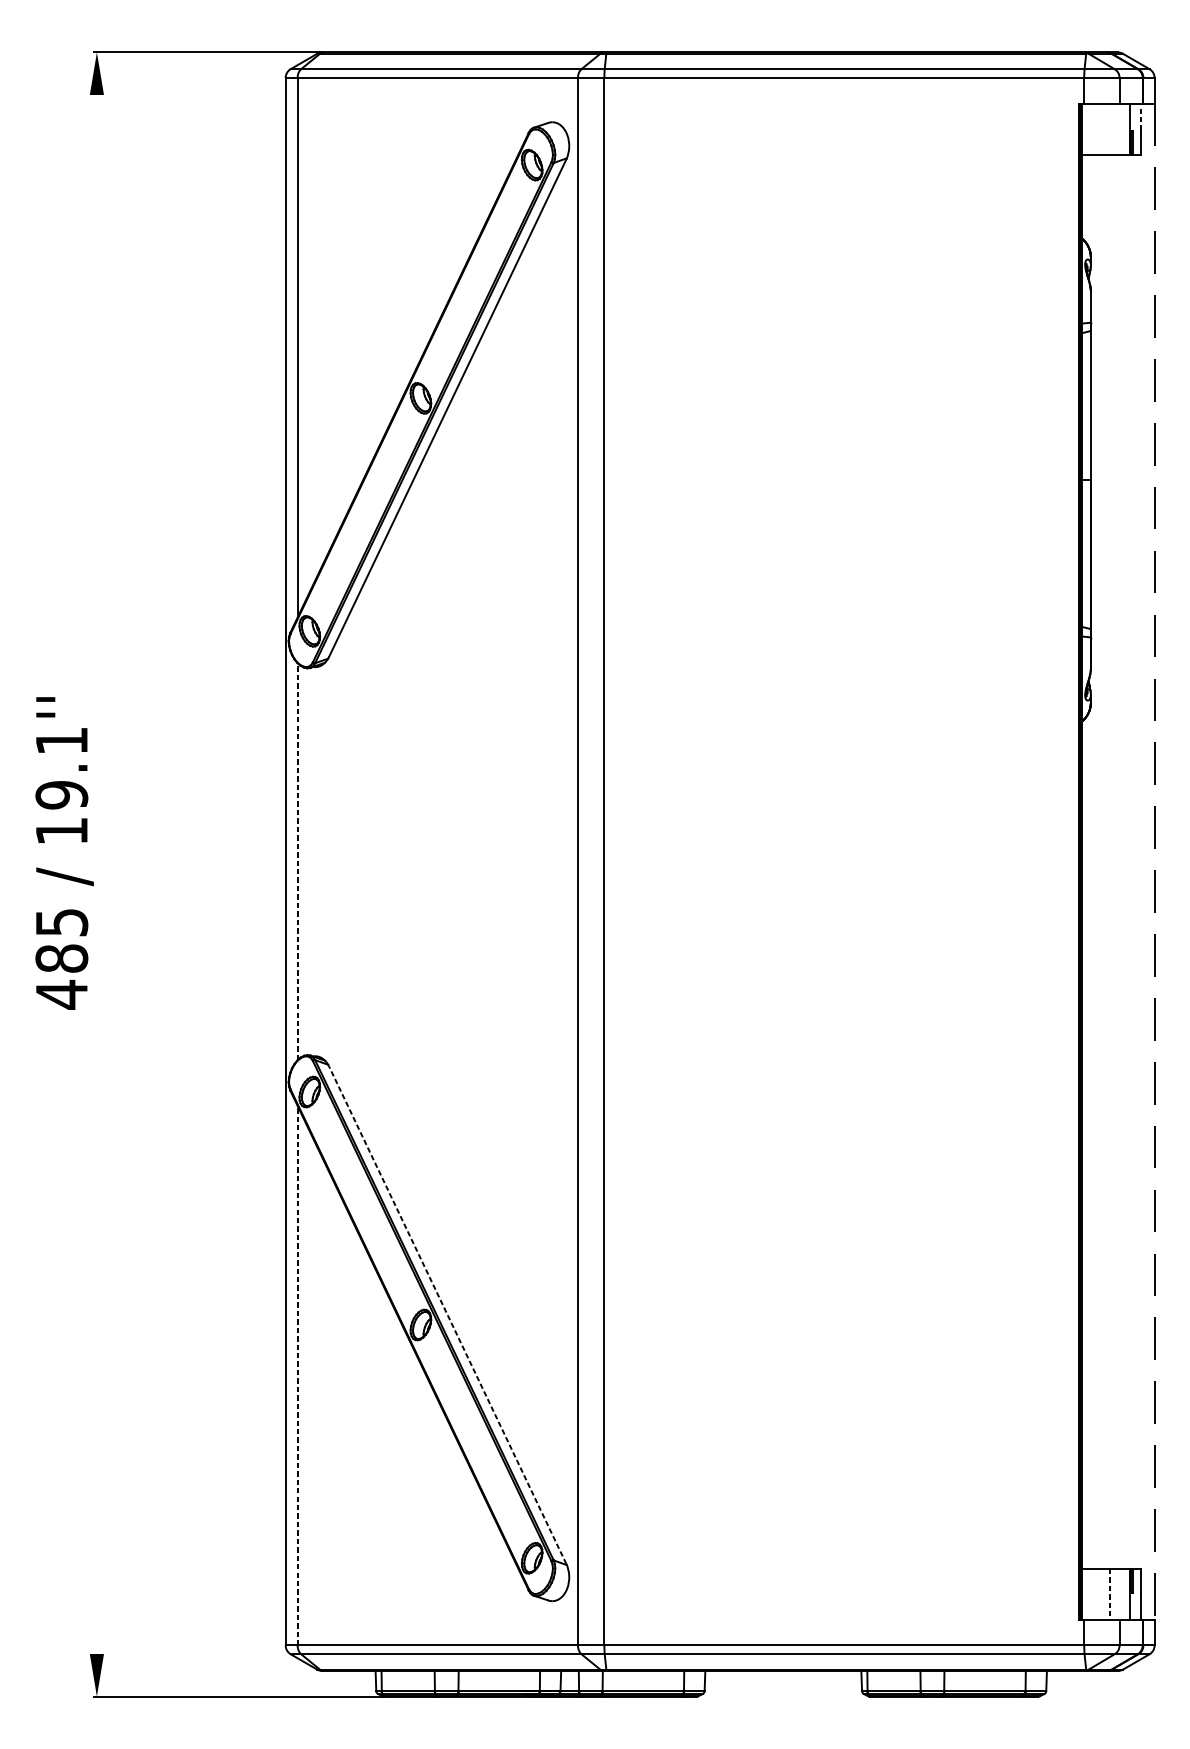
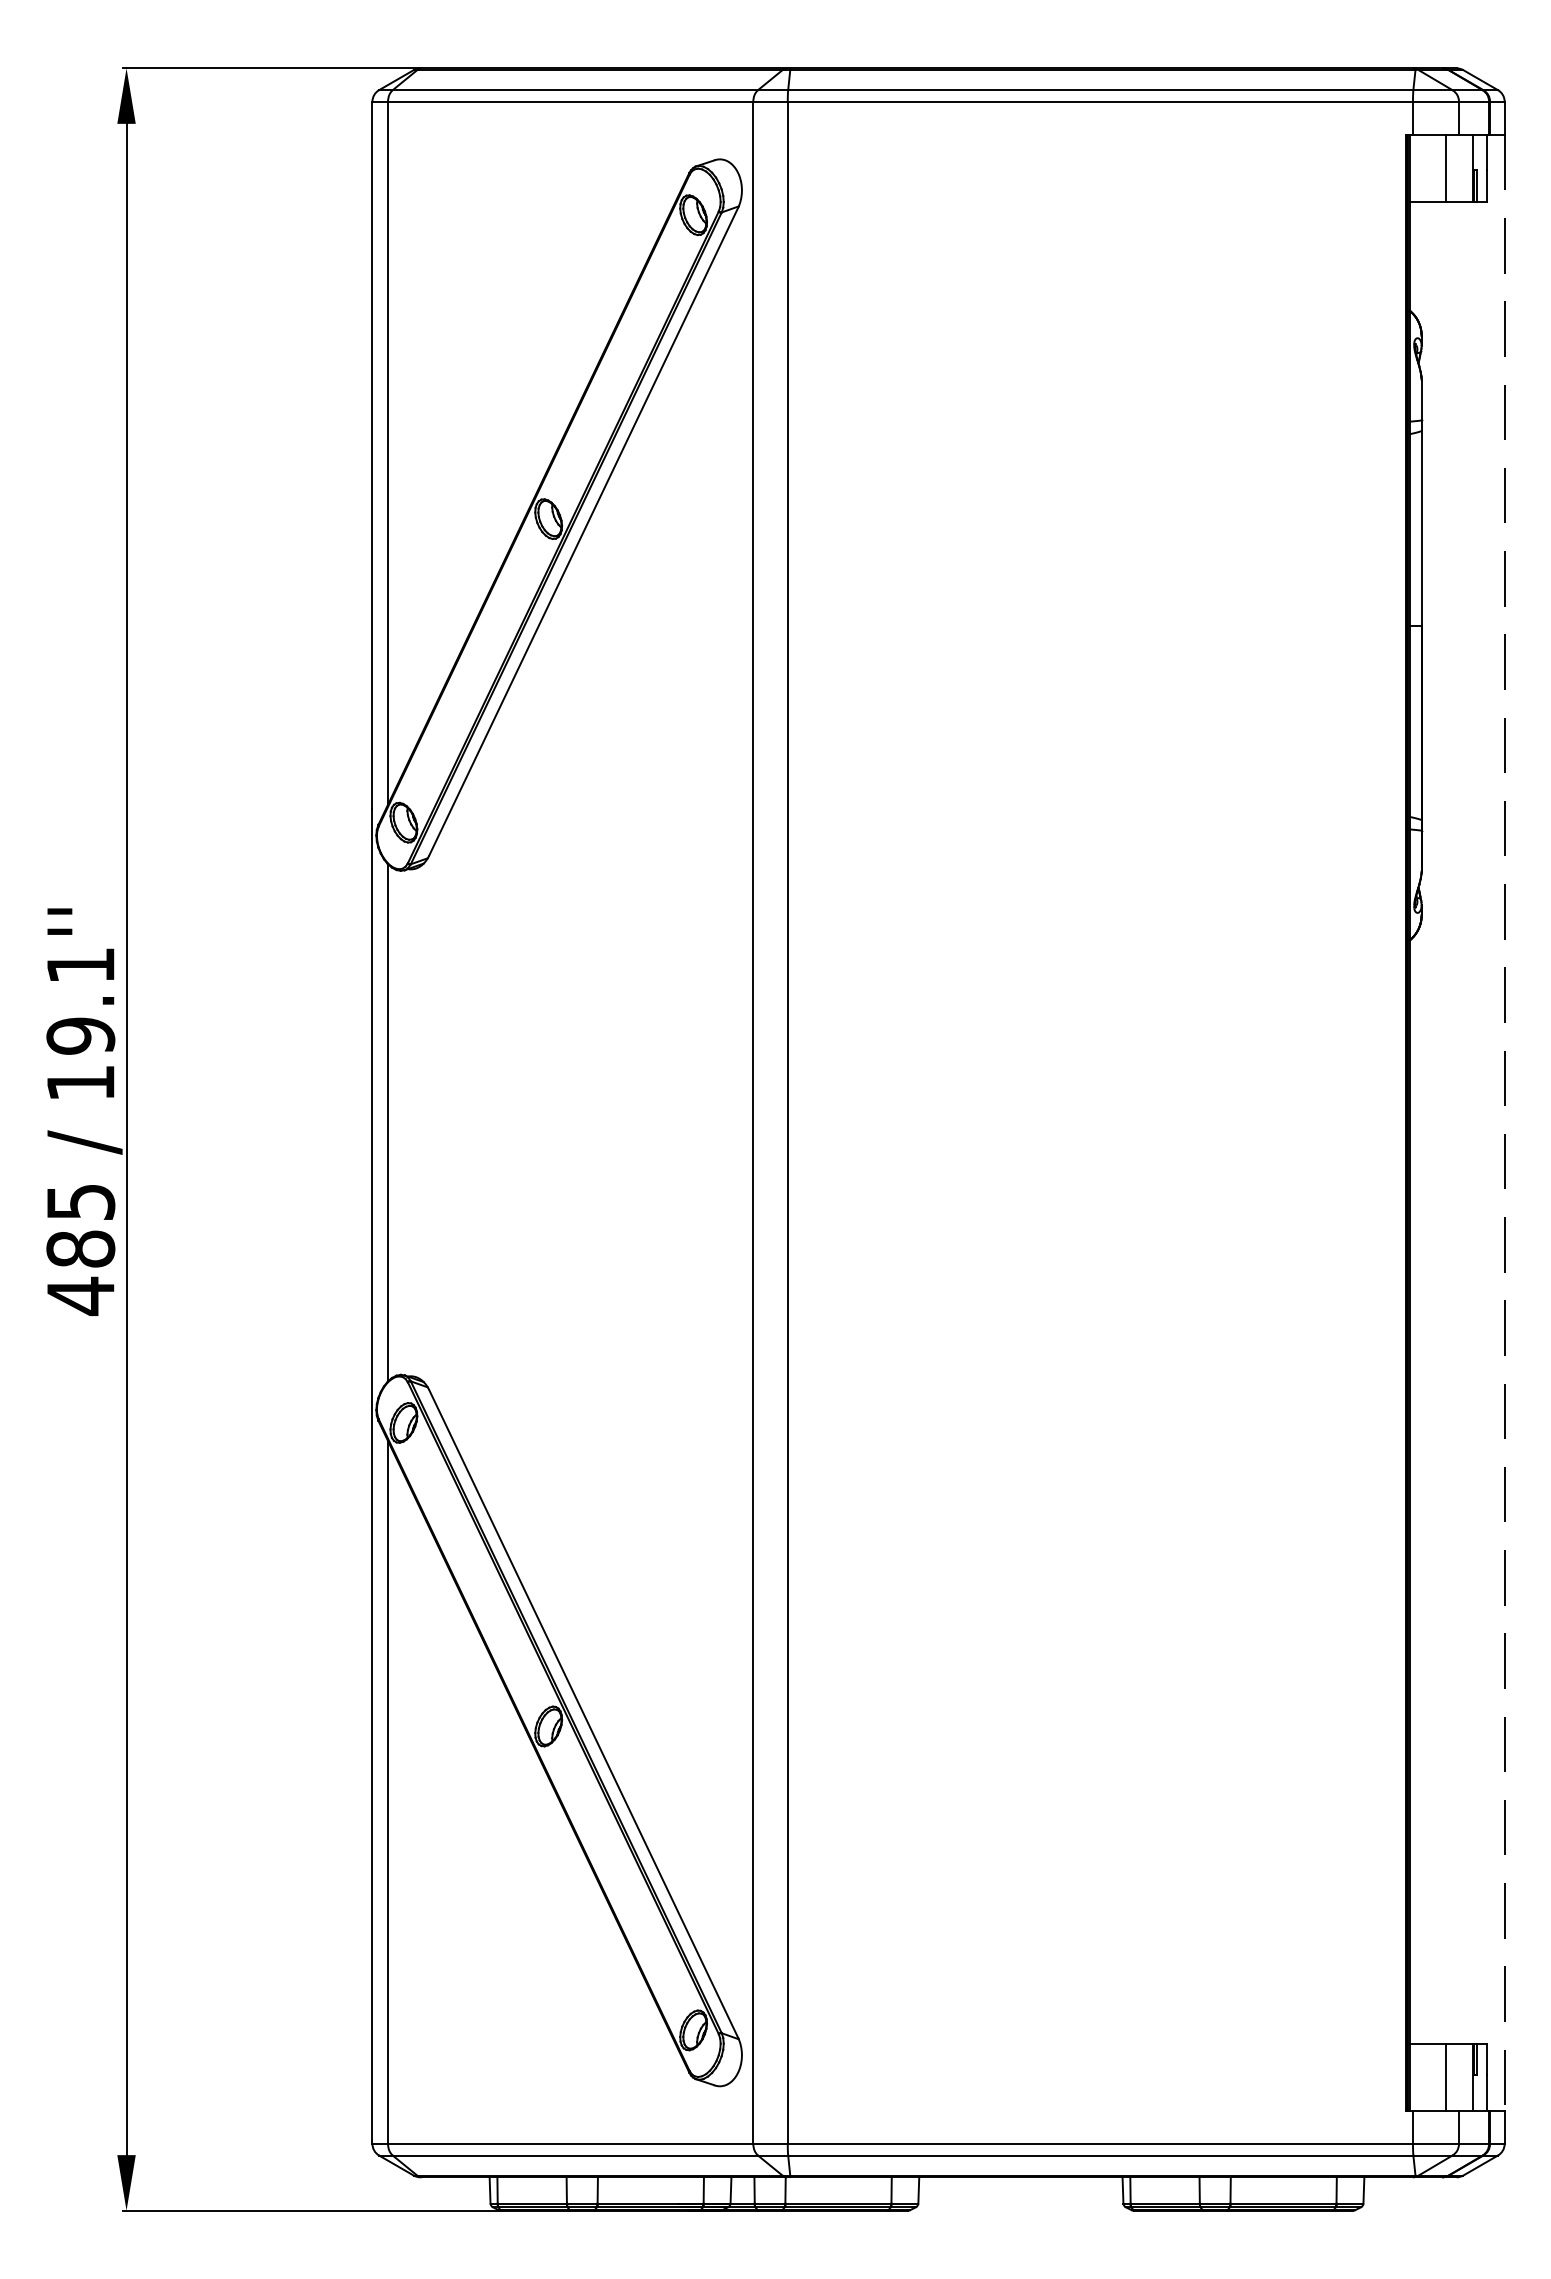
line: (1140, 116) -> (1486, 152), dashed -> solid
line: (1109, 128) -> (1446, 167), added
line: (297, 861) -> (388, 1122), dashed -> solid
line: (96, 874) -> (126, 1139), added
line: (447, 1315) -> (583, 1713), dashed -> solid
line: (297, 1375) -> (388, 1792), dashed -> solid
line: (1109, 1594) -> (1446, 2077), dashed -> solid

